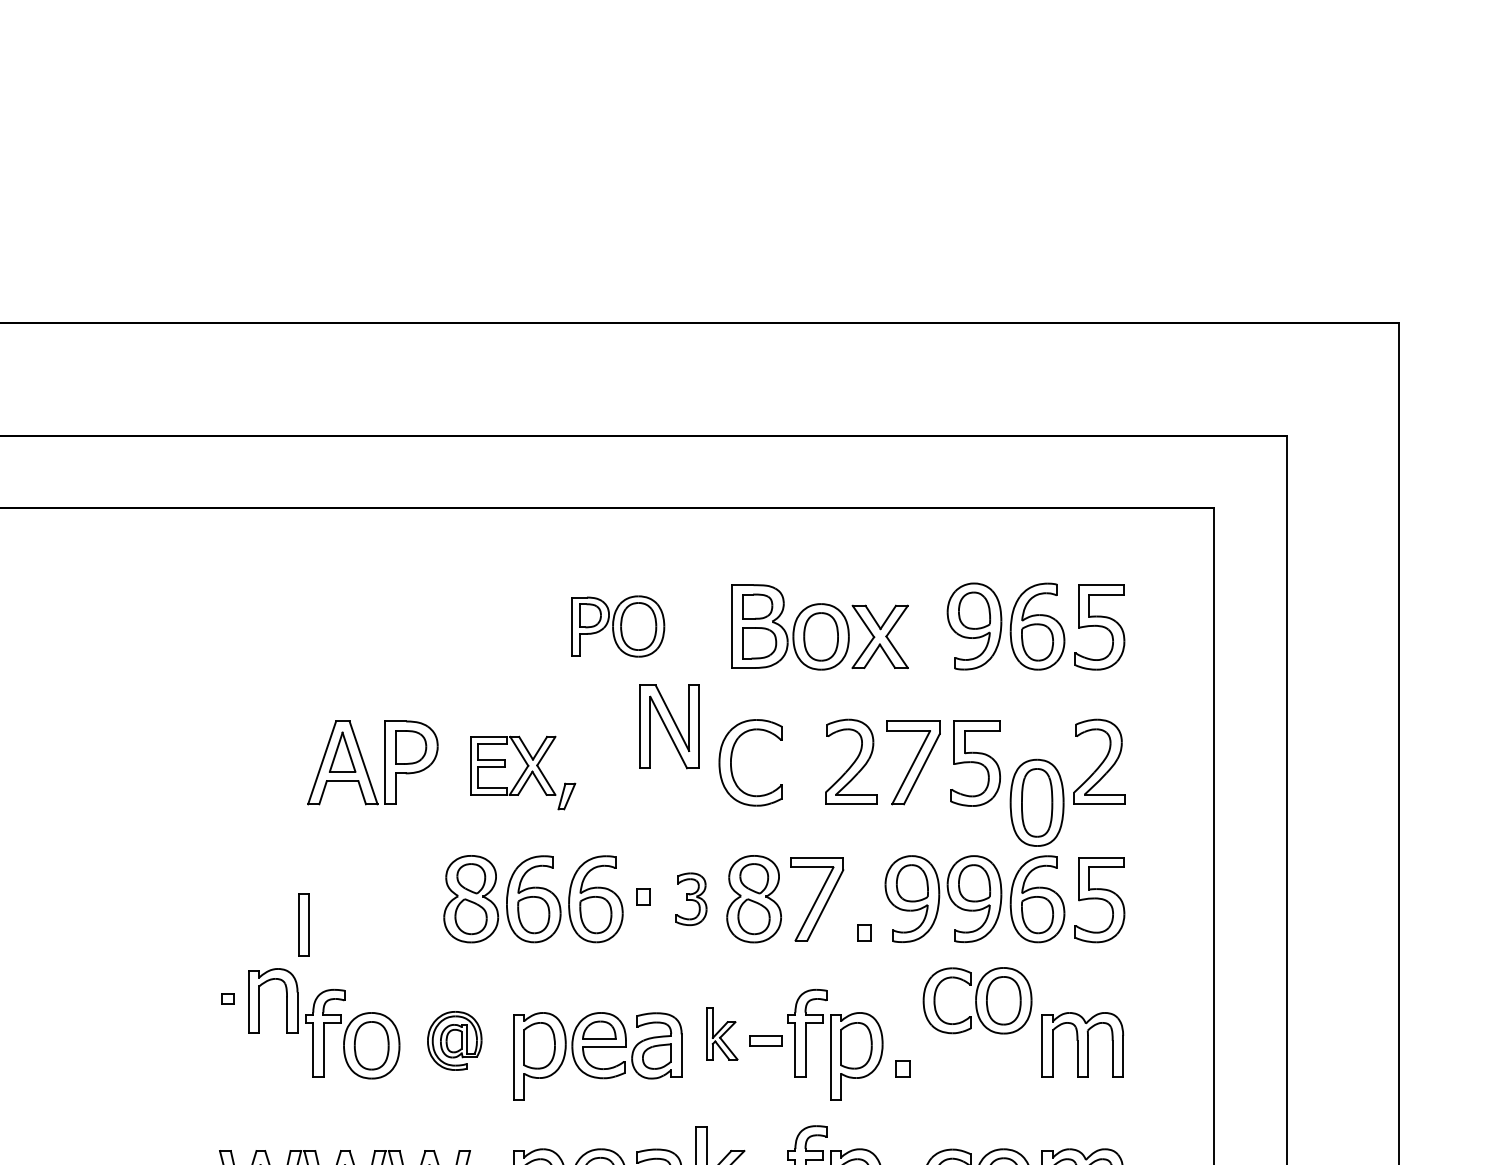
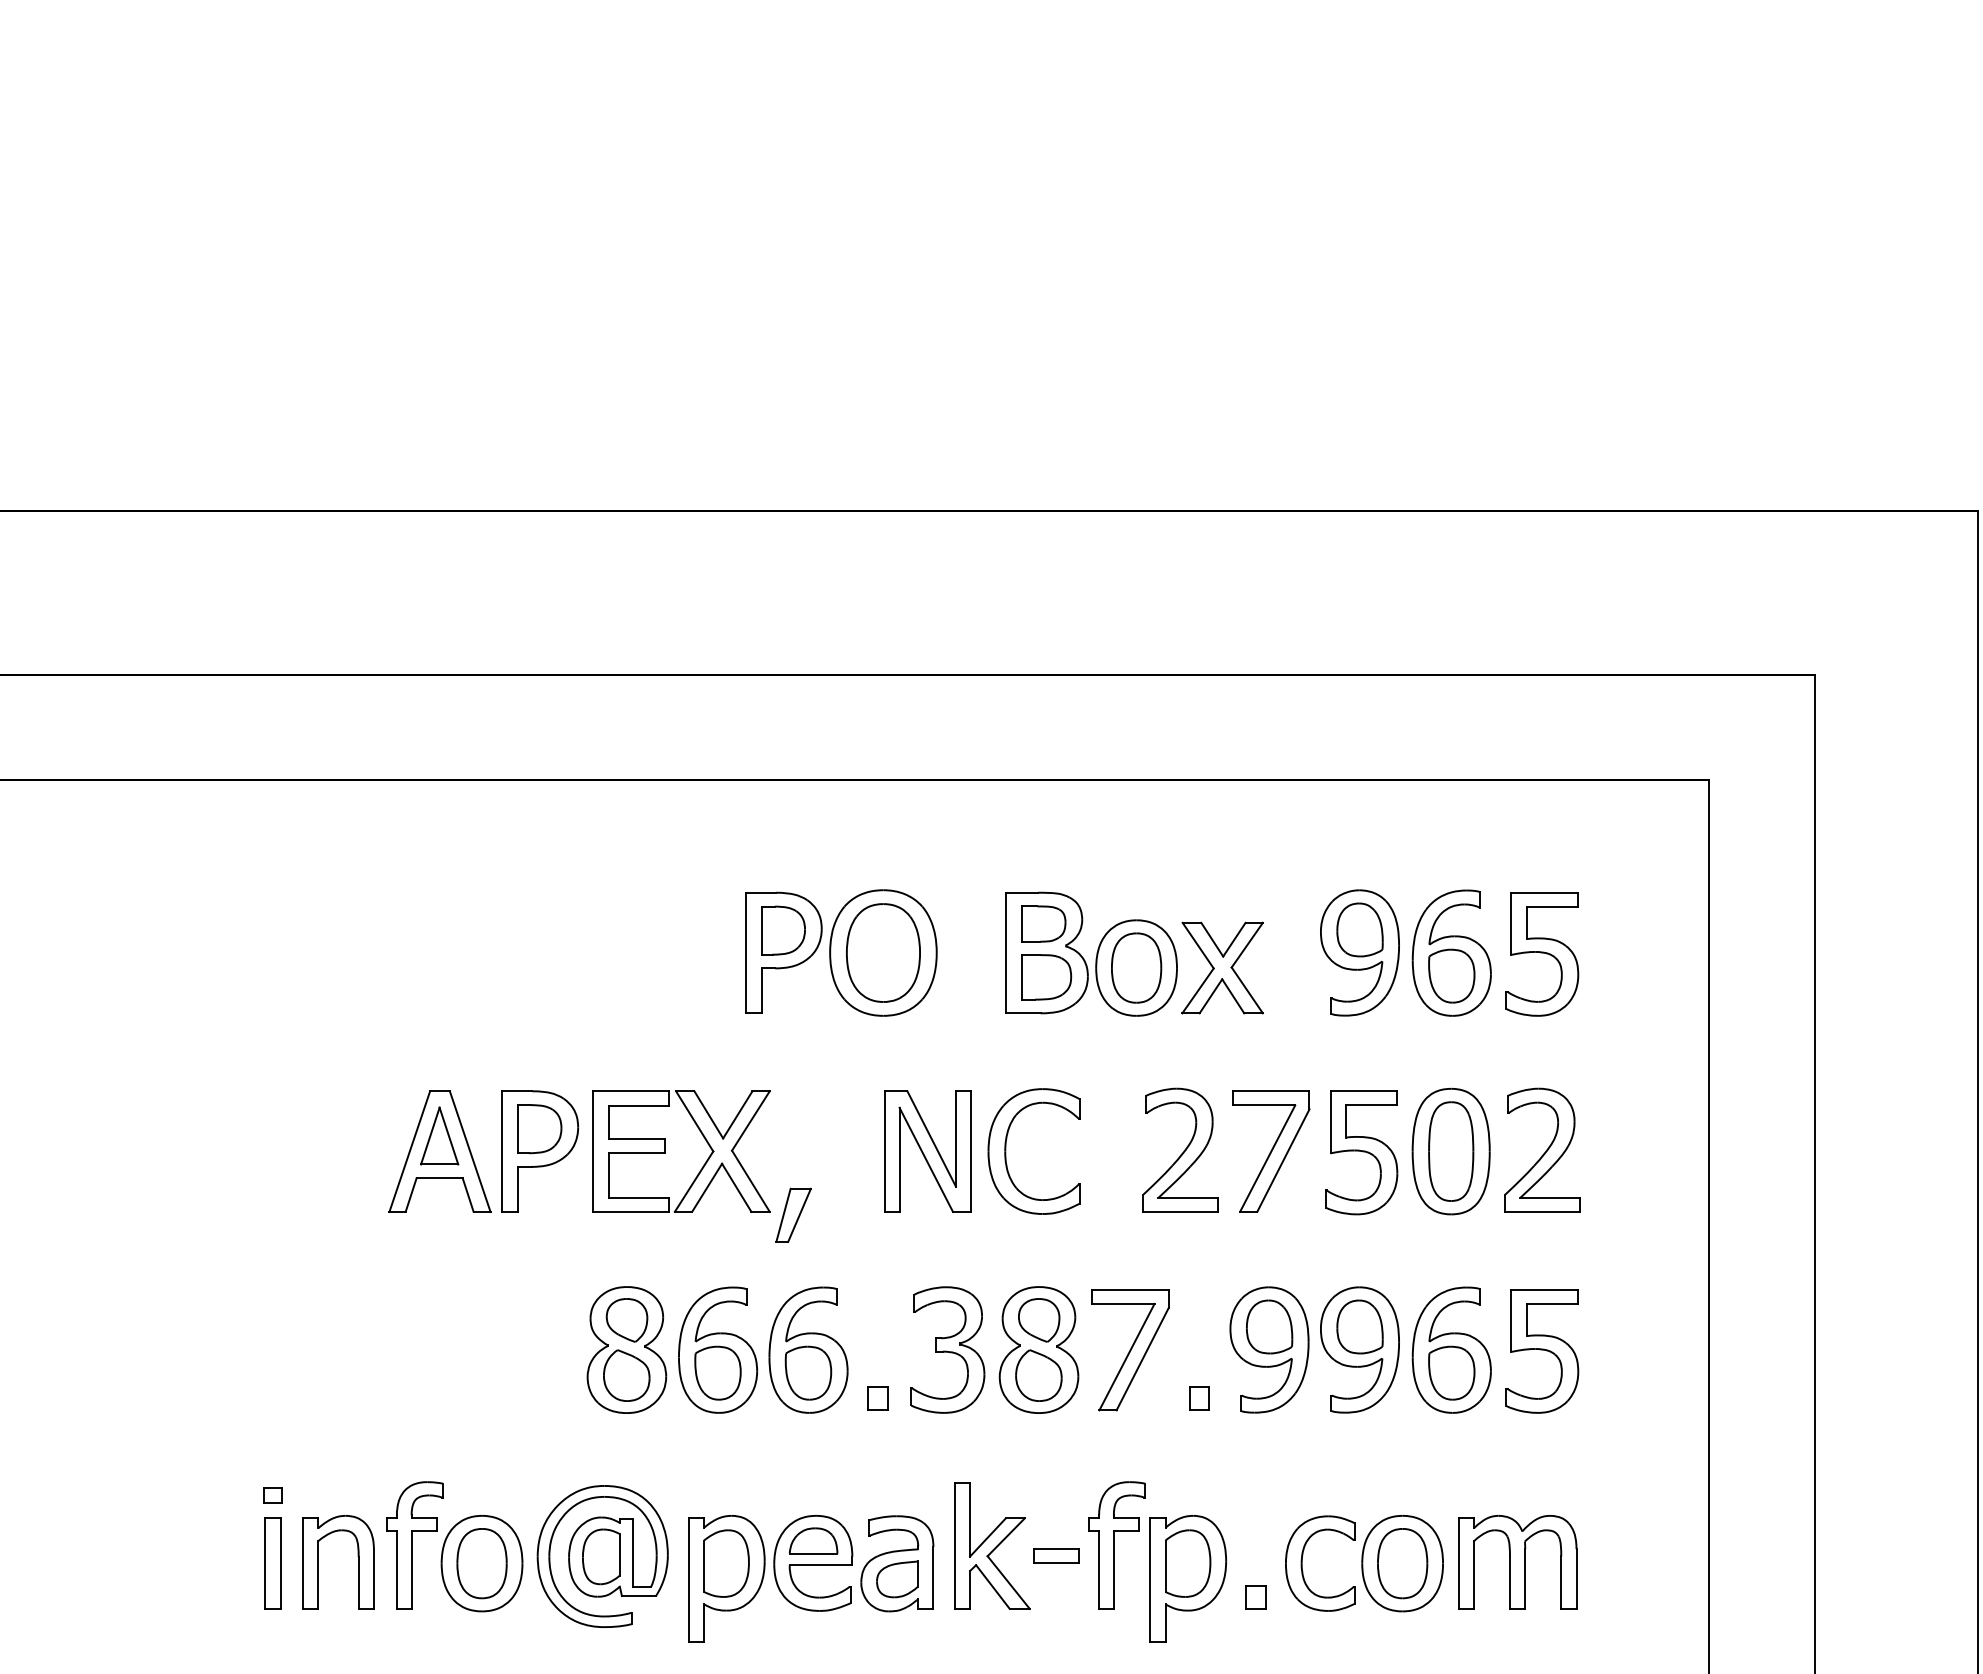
part: (618, 626) -> (841, 952), size x1.43
part: (669, 726) -> (927, 1151), moved
part: (522, 772) -> (701, 1165), size x1.43
part: (1036, 802) -> (1450, 1151), moved
part: (643, 896) -> (877, 1398), moved
part: (691, 899) -> (947, 1350), size x1.67
part: (303, 924) -> (271, 1563), moved
part: (286, 1000) -> (357, 1561), moved
part: (977, 1000) -> (1364, 1563), moved
part: (721, 1033) -> (991, 1545), size x1.67
part: (454, 1040) -> (602, 1555), size x1.67

